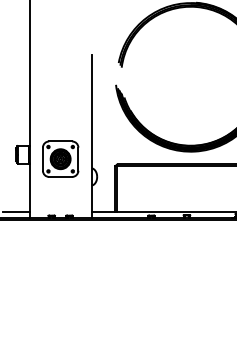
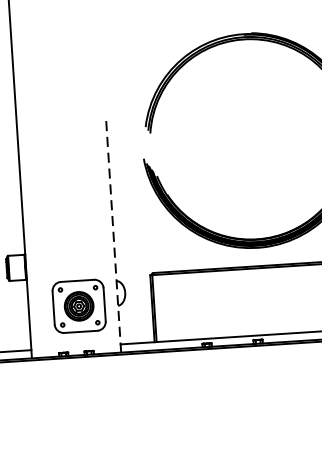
line: (91, 136) -> (113, 235), solid -> dashed
part: (60, 158) -> (78, 305), moved

